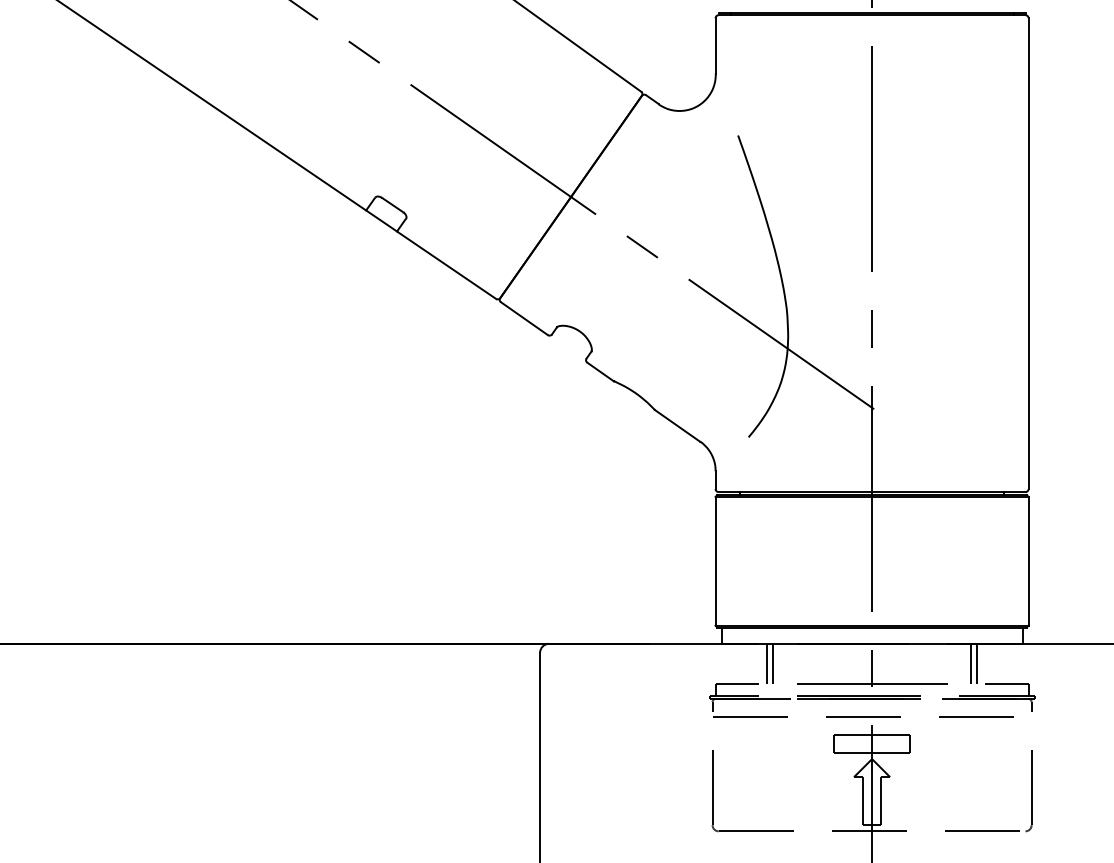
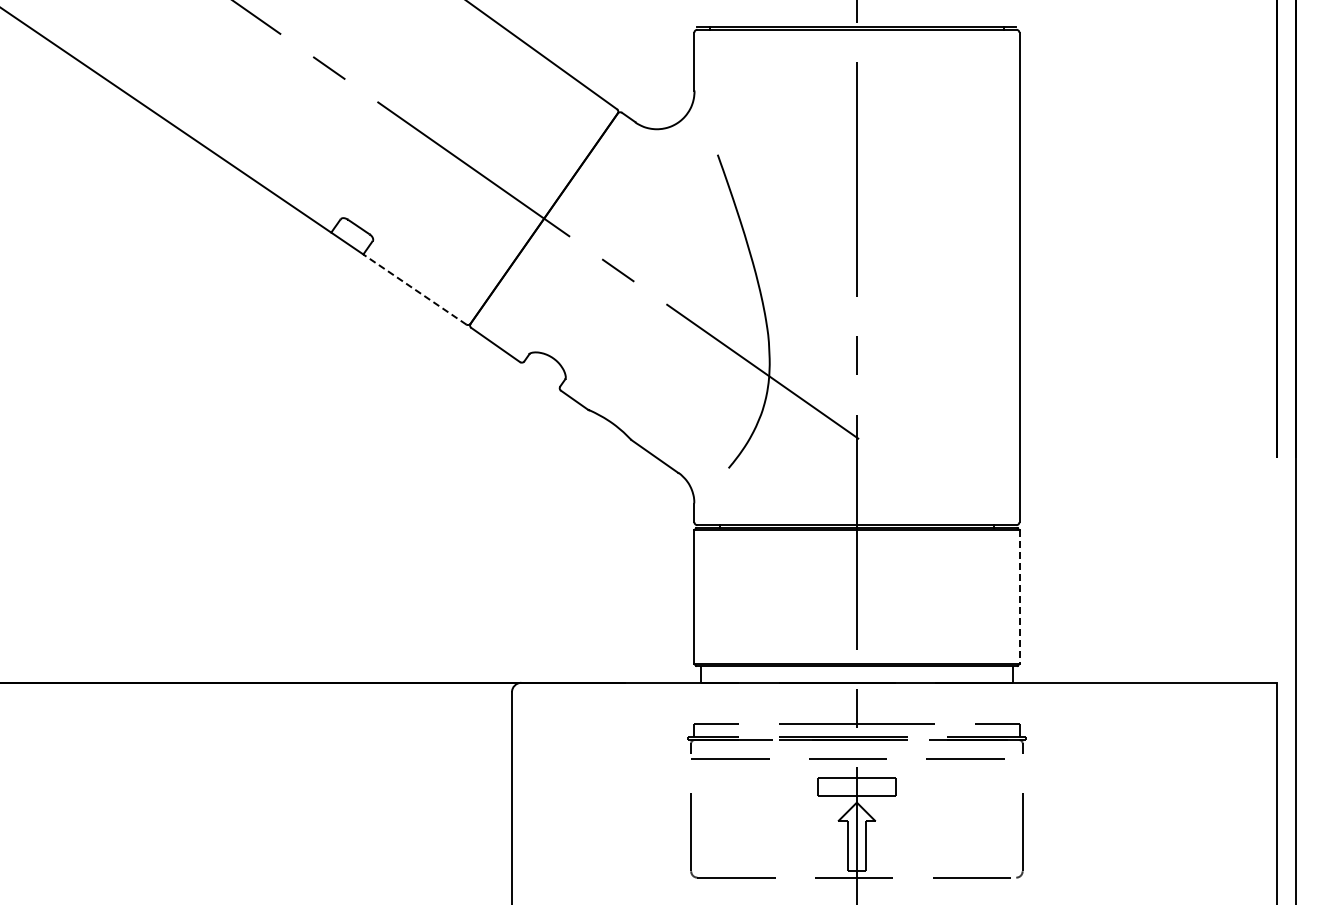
line: (446, 265) -> (414, 289), solid -> dashed
line: (1028, 561) -> (1019, 597), solid -> dashed
line: (766, 663) -> (747, 703), removed
line: (772, 663) -> (753, 703), removed
line: (971, 663) -> (960, 703), removed
line: (977, 663) -> (966, 703), removed

